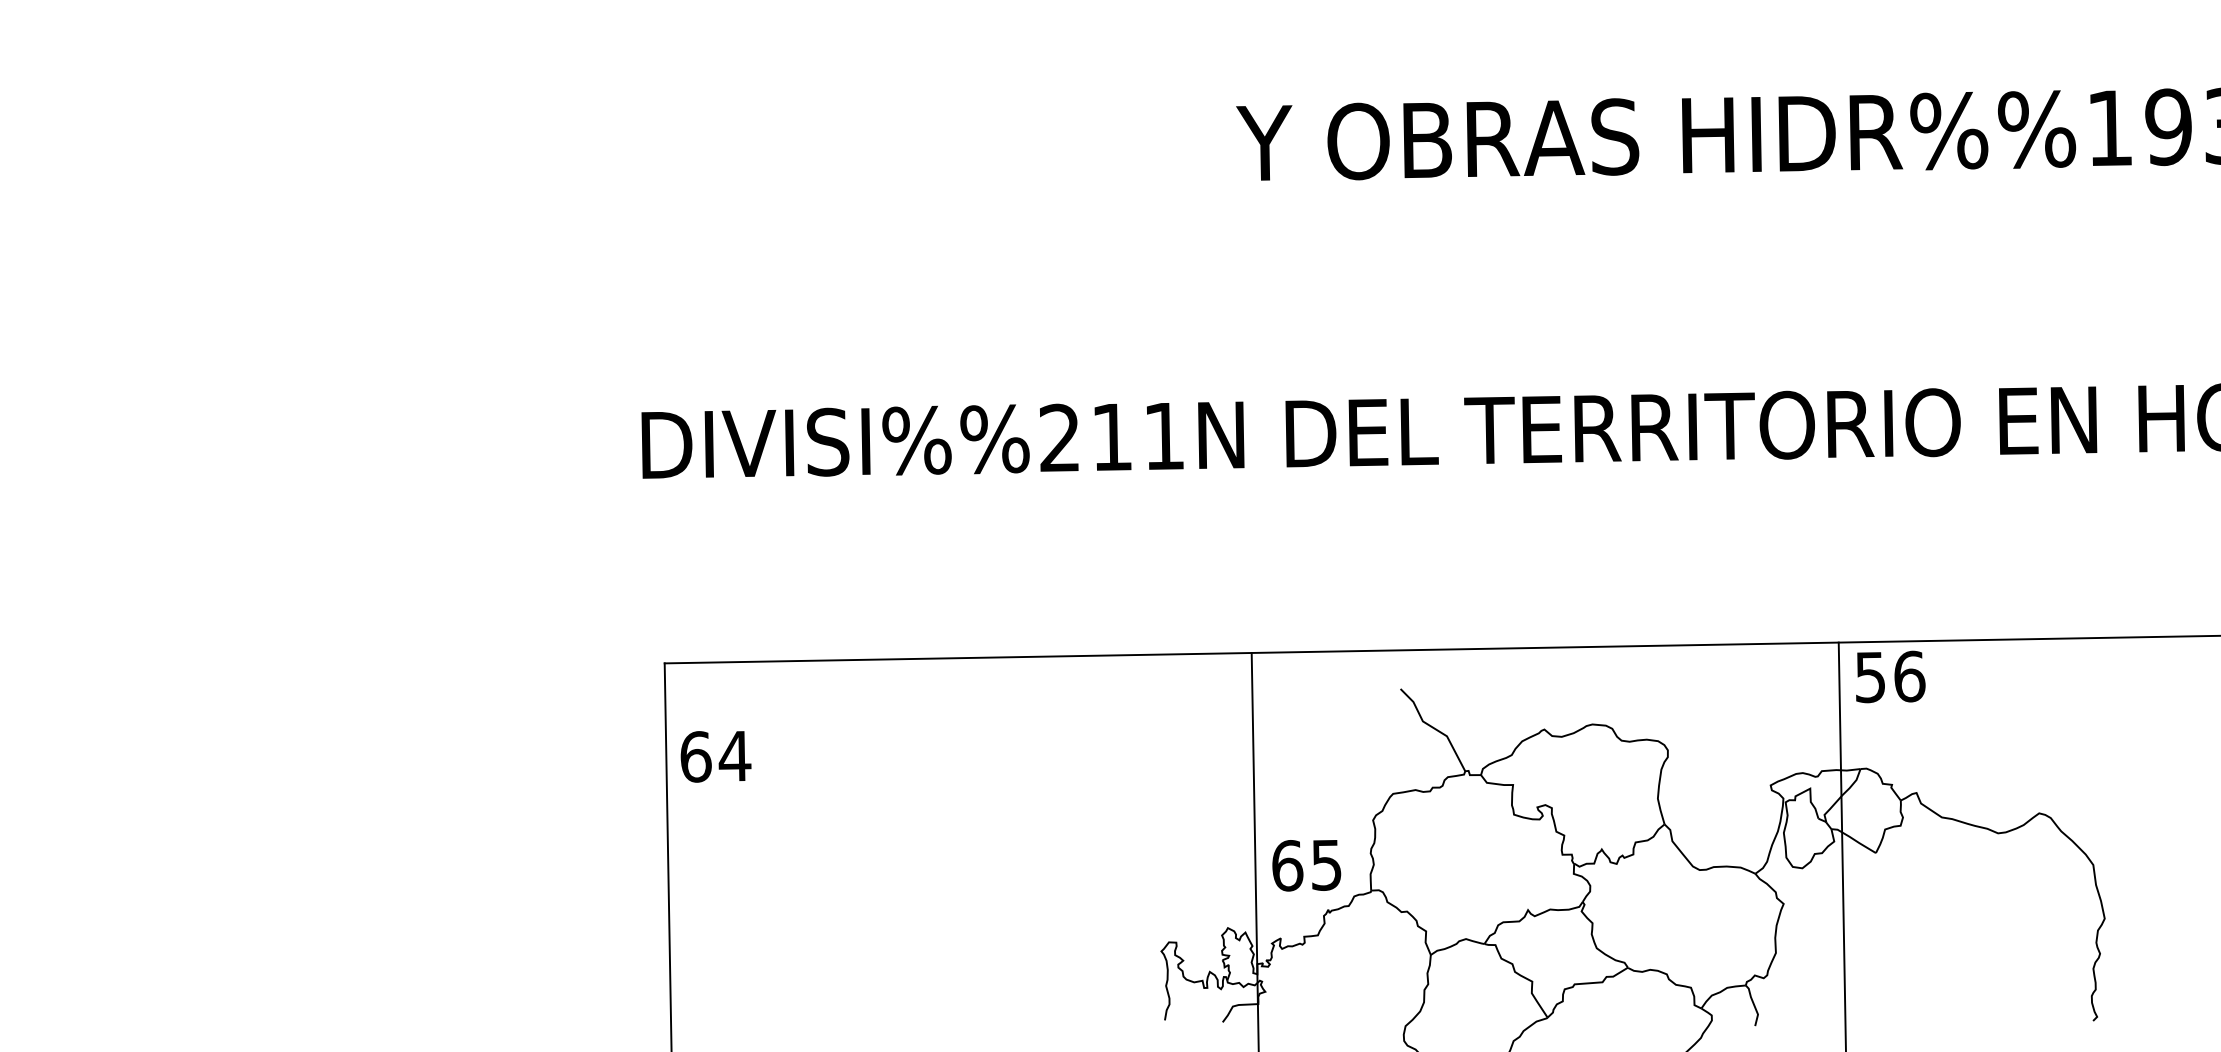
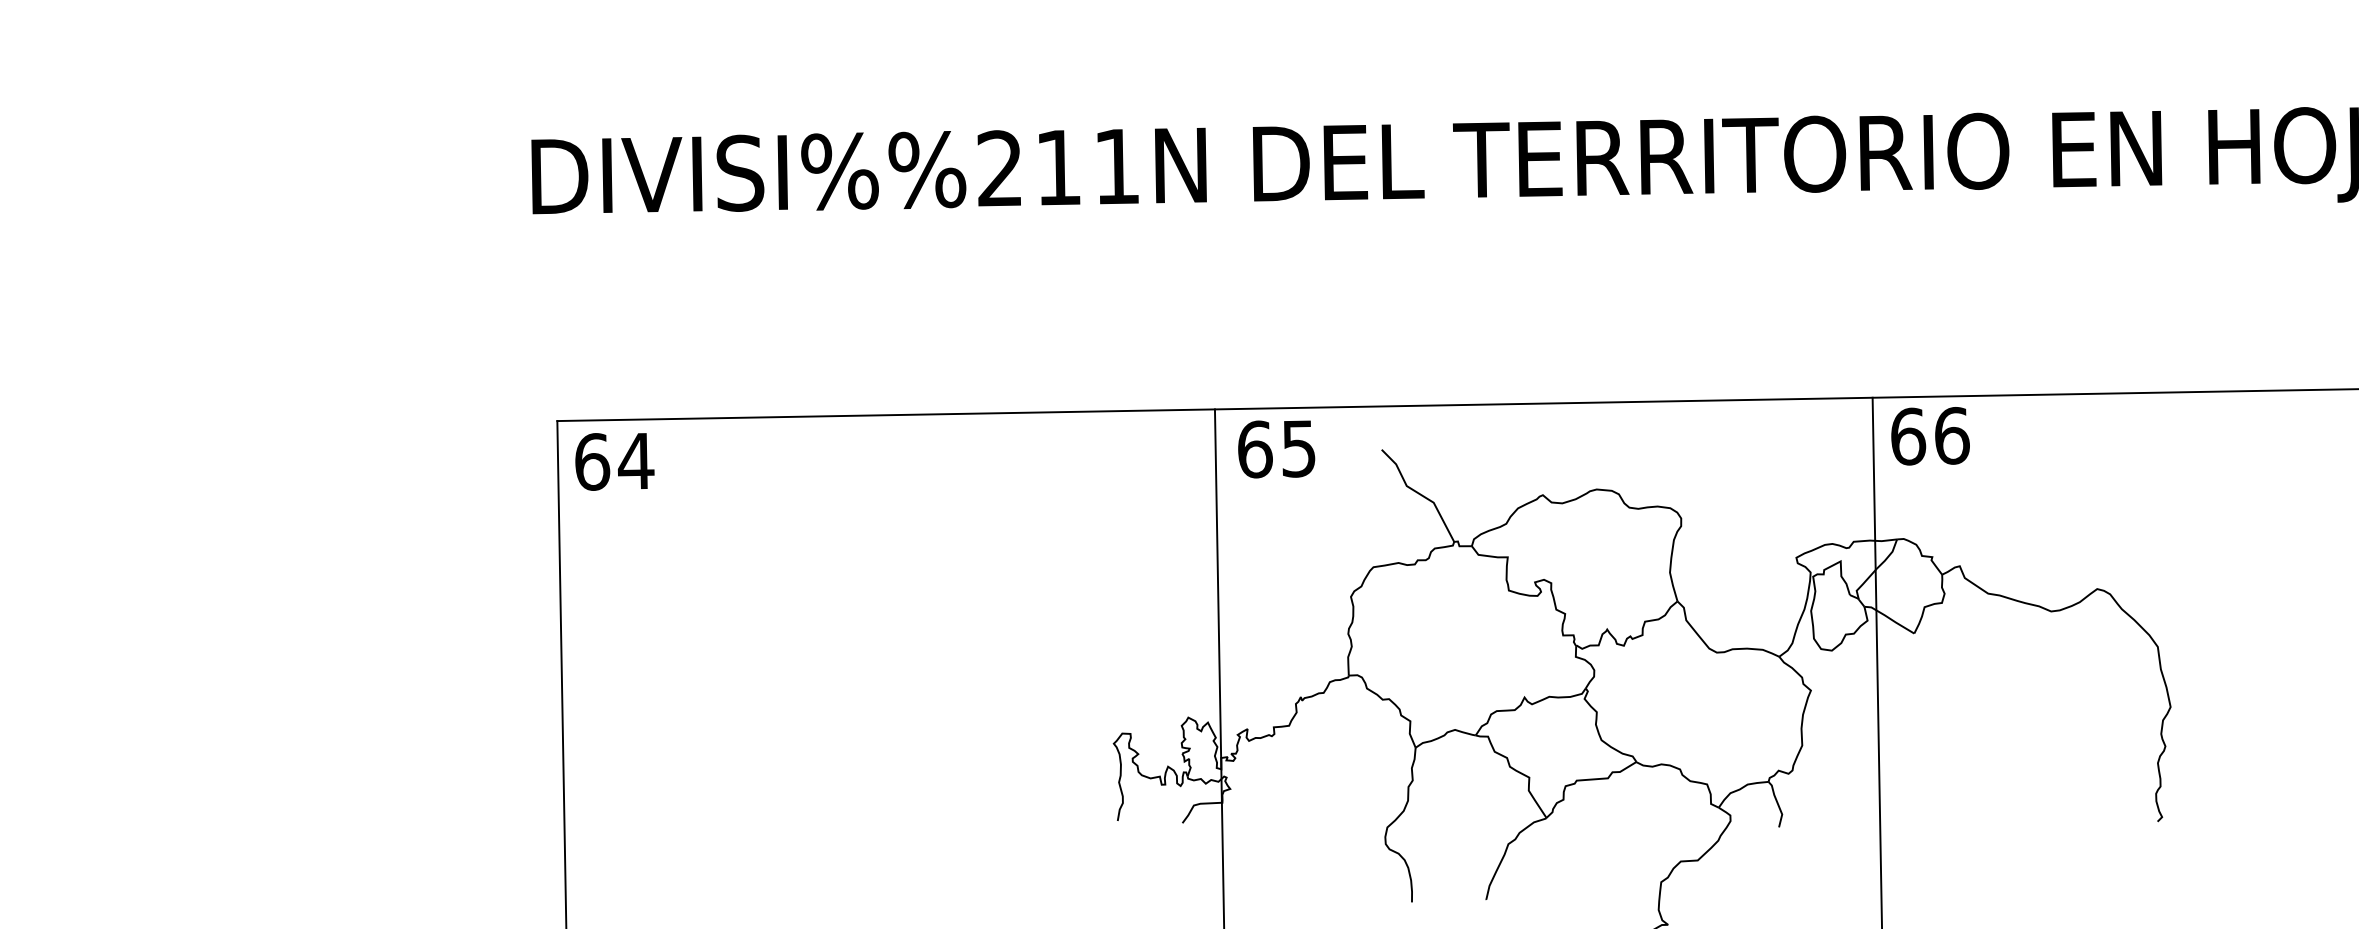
text: (1870, 677) -> (1908, 436), 56 -> 66
text: (715, 756) -> (614, 461), moved
text: (1306, 865) -> (1276, 449), moved

